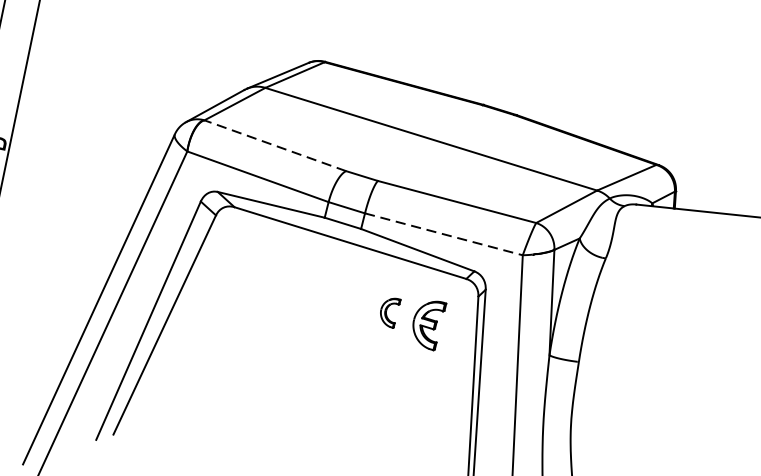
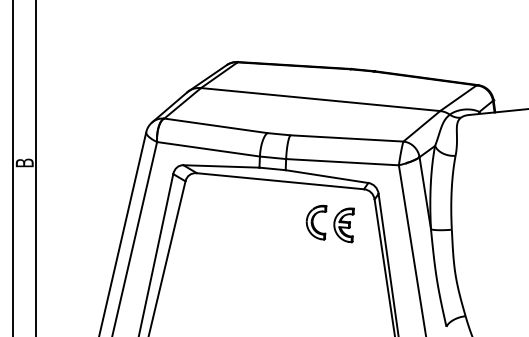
line: (274, 145) -> (215, 125), dashed -> solid
line: (445, 235) -> (343, 162), dashed -> solid
part: (389, 312) -> (316, 222), size x1.67

